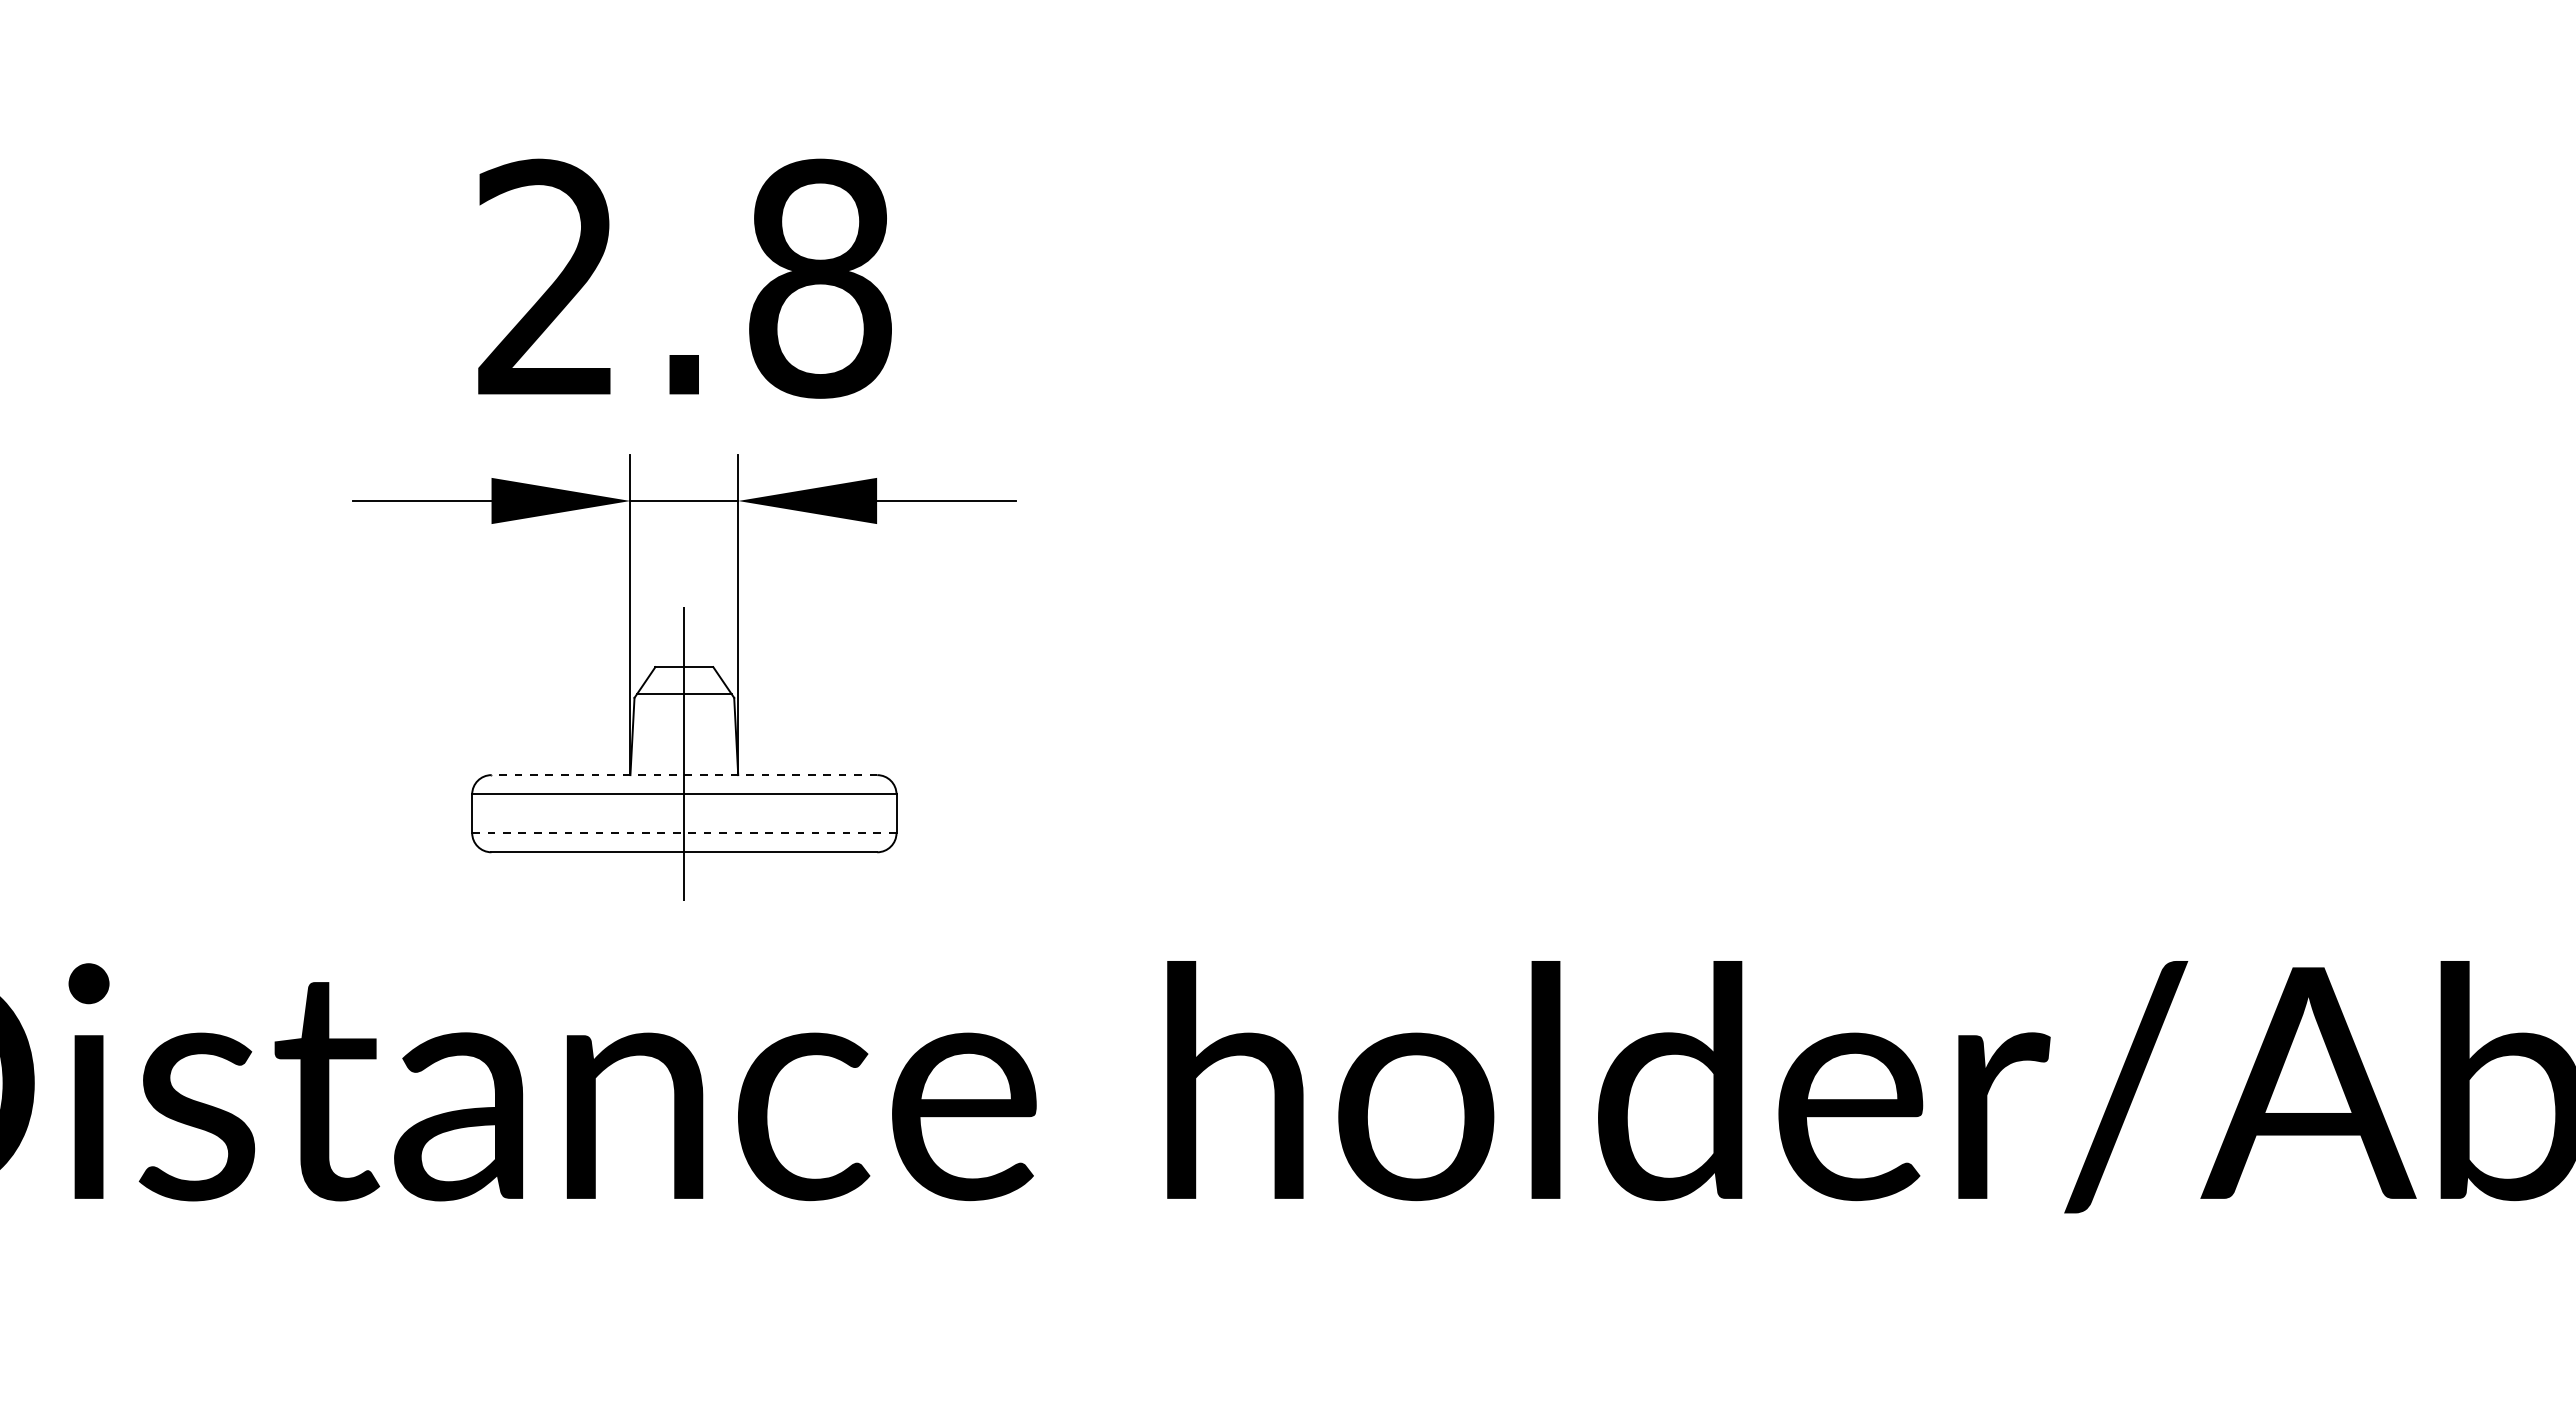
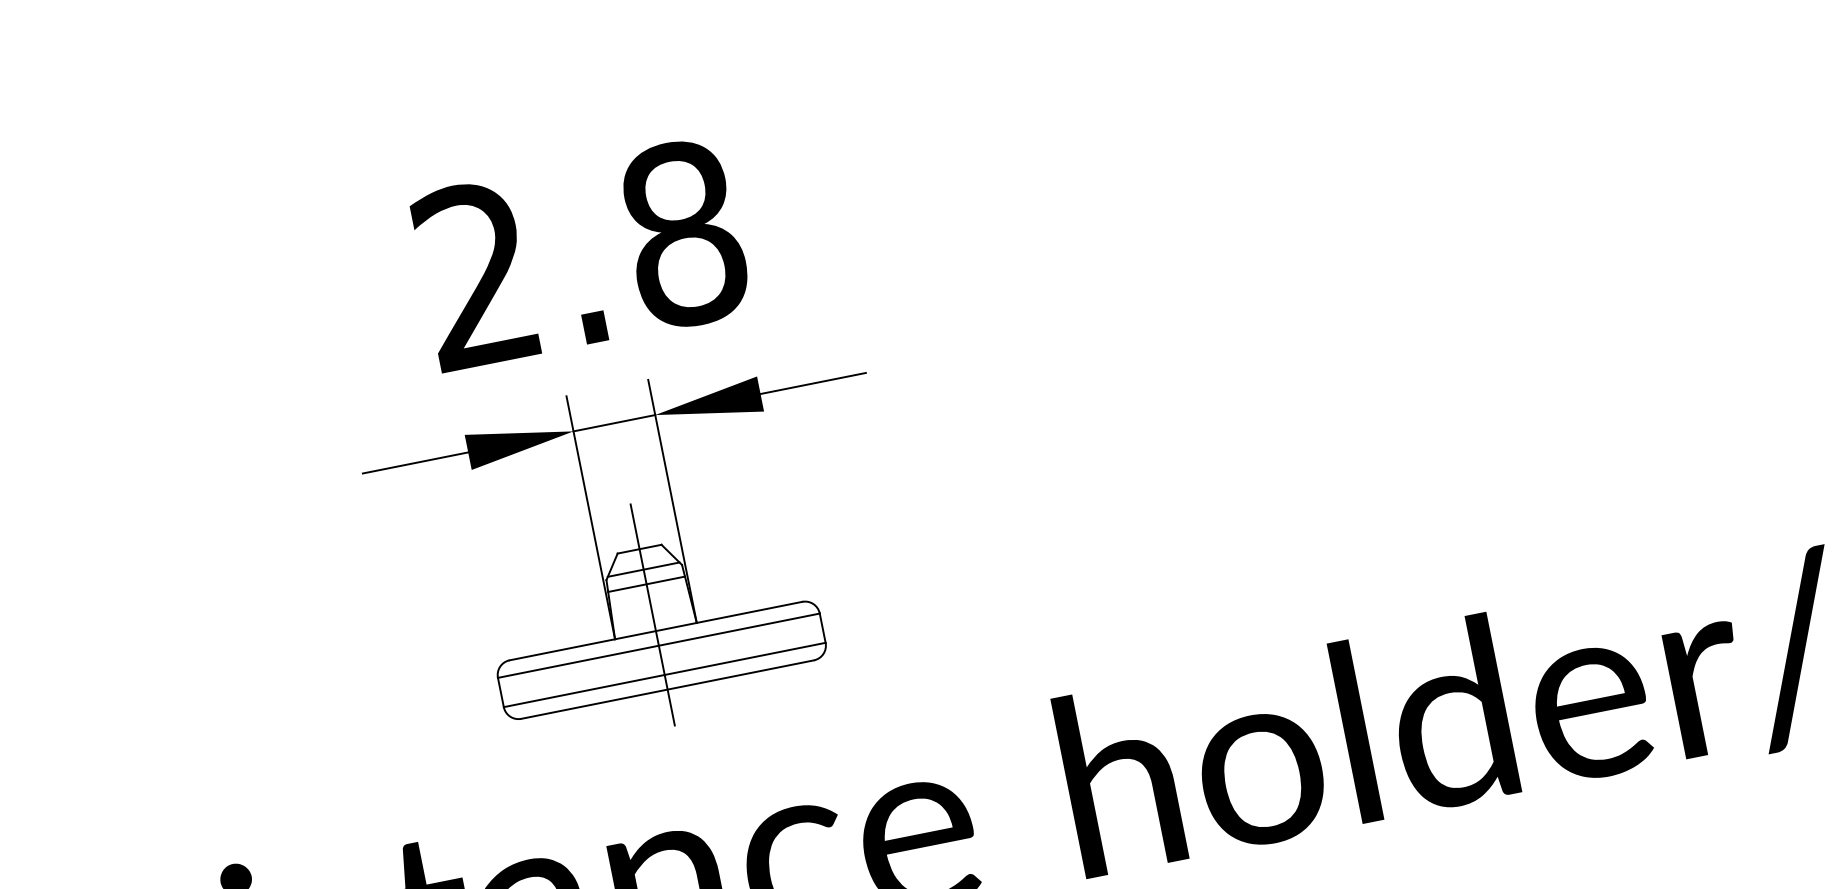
line: (683, 713) -> (645, 584), added
line: (684, 775) -> (656, 631), dashed -> solid
line: (683, 833) -> (664, 675), dashed -> solid

